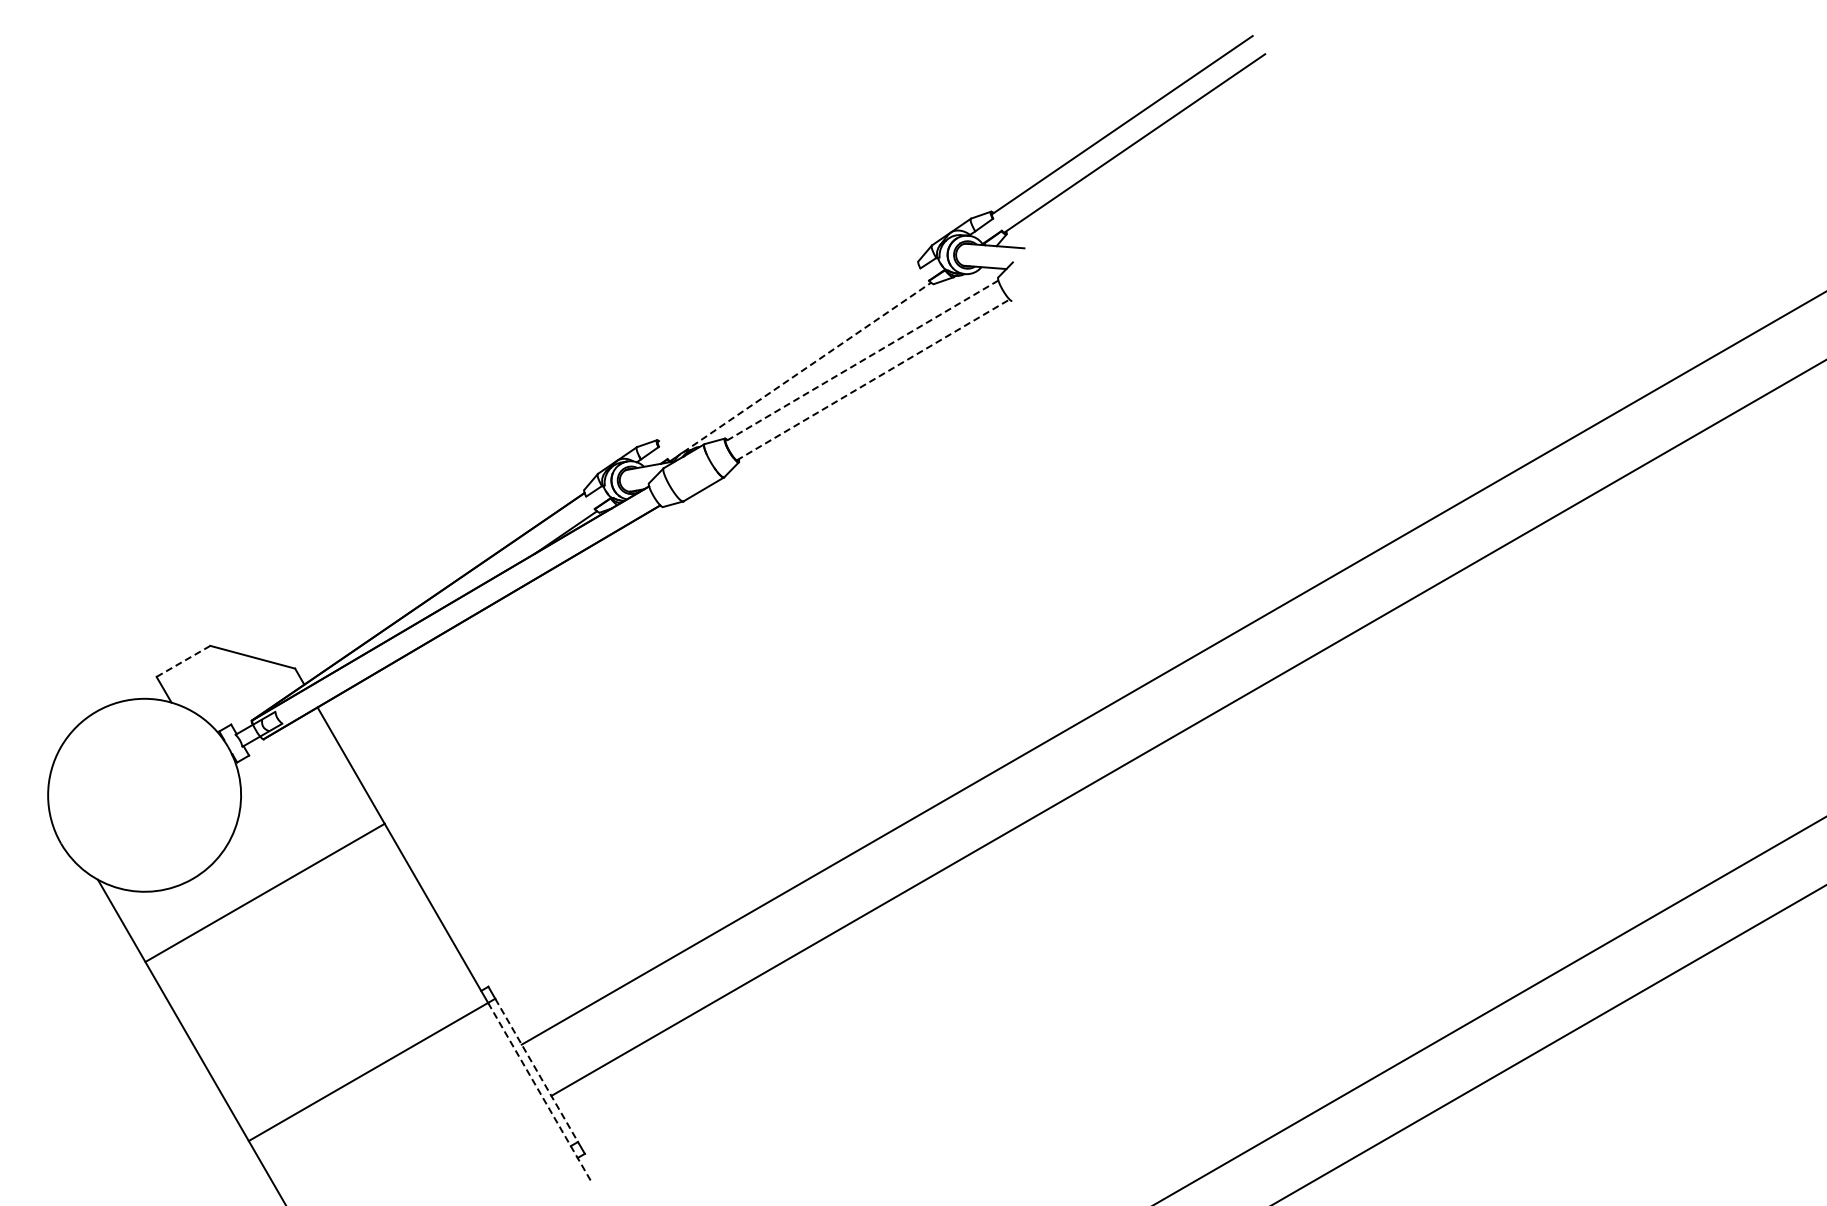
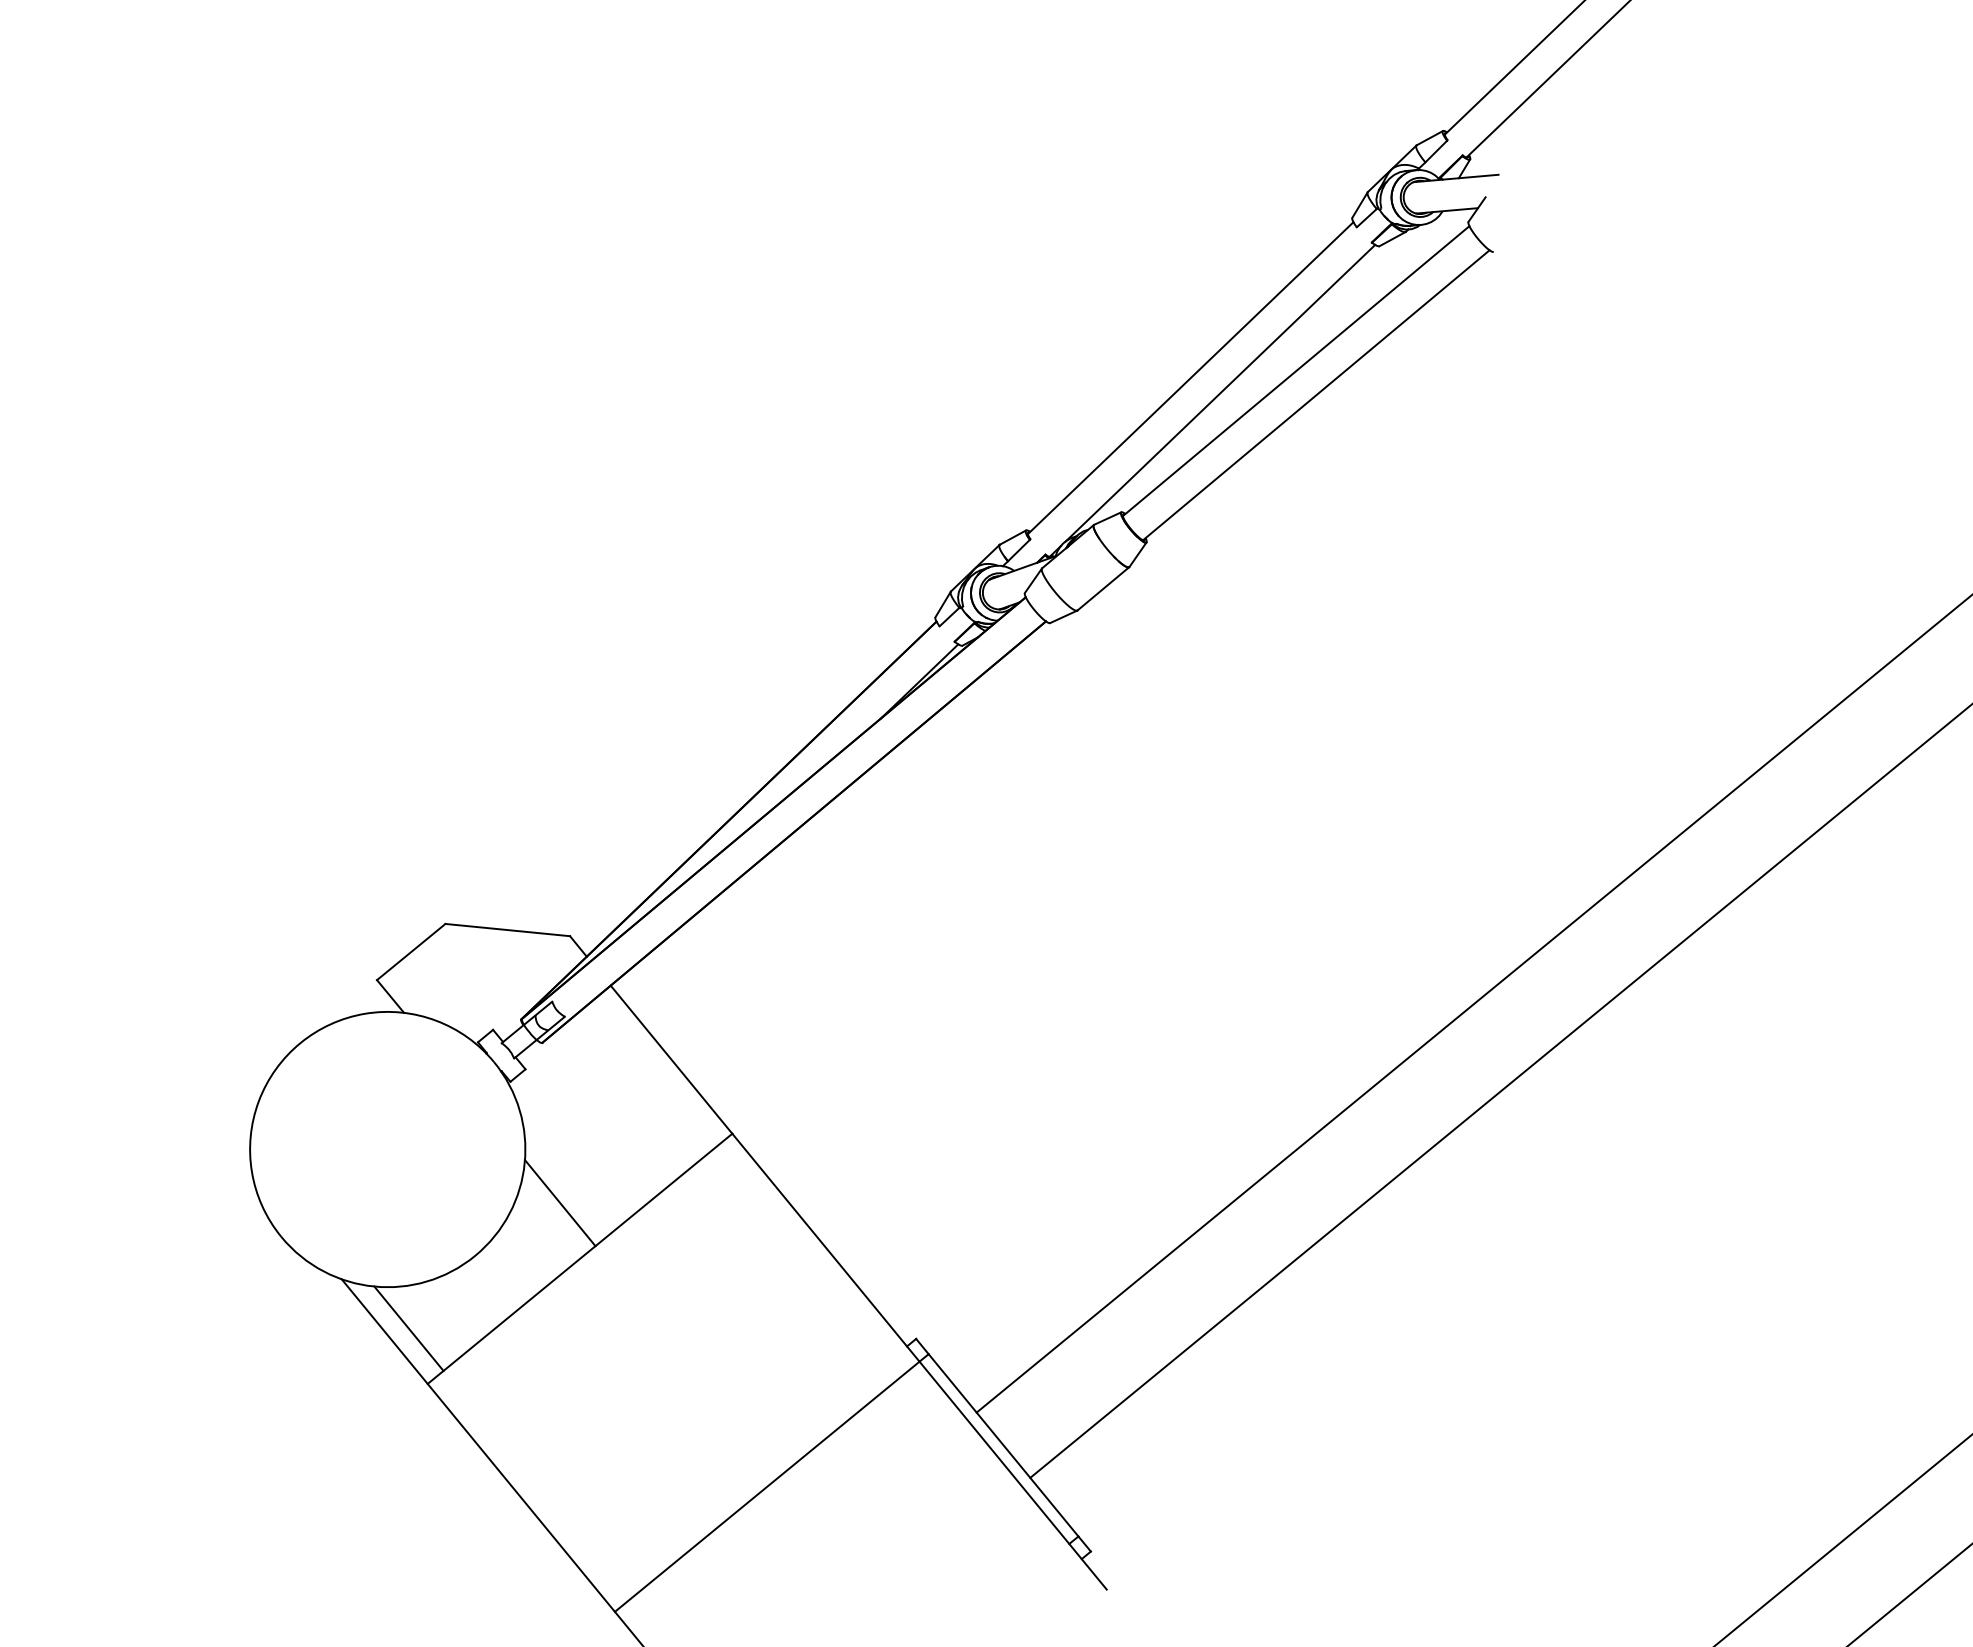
line: (787, 353) -> (1189, 377), added
line: (861, 361) -> (1295, 372), dashed -> solid
line: (807, 367) -> (1220, 393), dashed -> solid
line: (873, 379) -> (1316, 394), dashed -> solid
line: (183, 661) -> (411, 952), dashed -> solid
line: (257, 851) -> (559, 1202), added
line: (138, 921) -> (408, 1328), added
line: (536, 1070) -> (1003, 1445), dashed -> solid
line: (540, 1092) -> (1014, 1475), dashed -> solid

